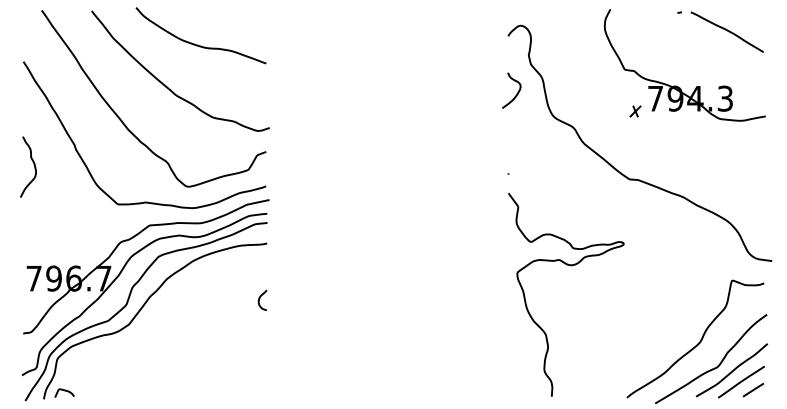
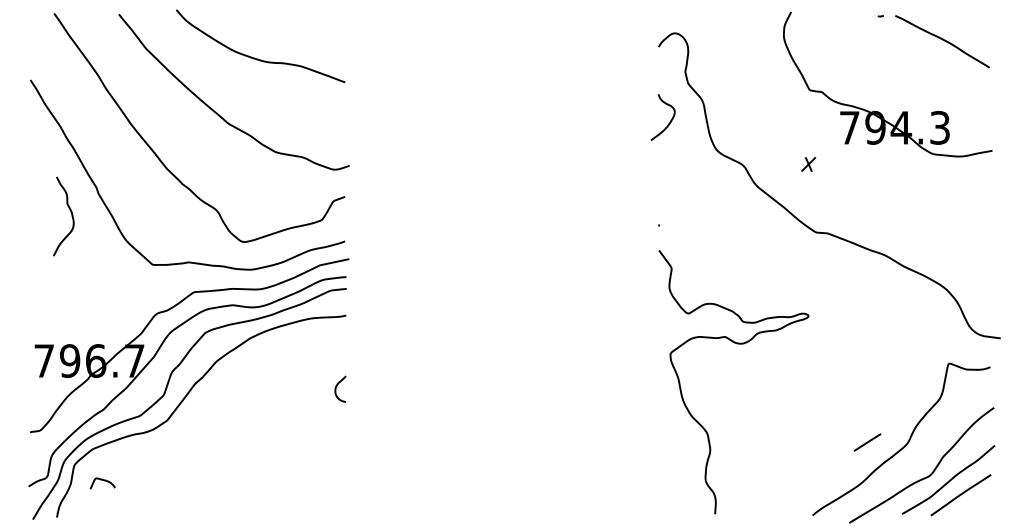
part: (635, 111) -> (808, 164), moved
curve: (34, 167) -> (71, 216), moved
line: (753, 390) -> (867, 442), moved
curve: (65, 391) -> (104, 481), moved

